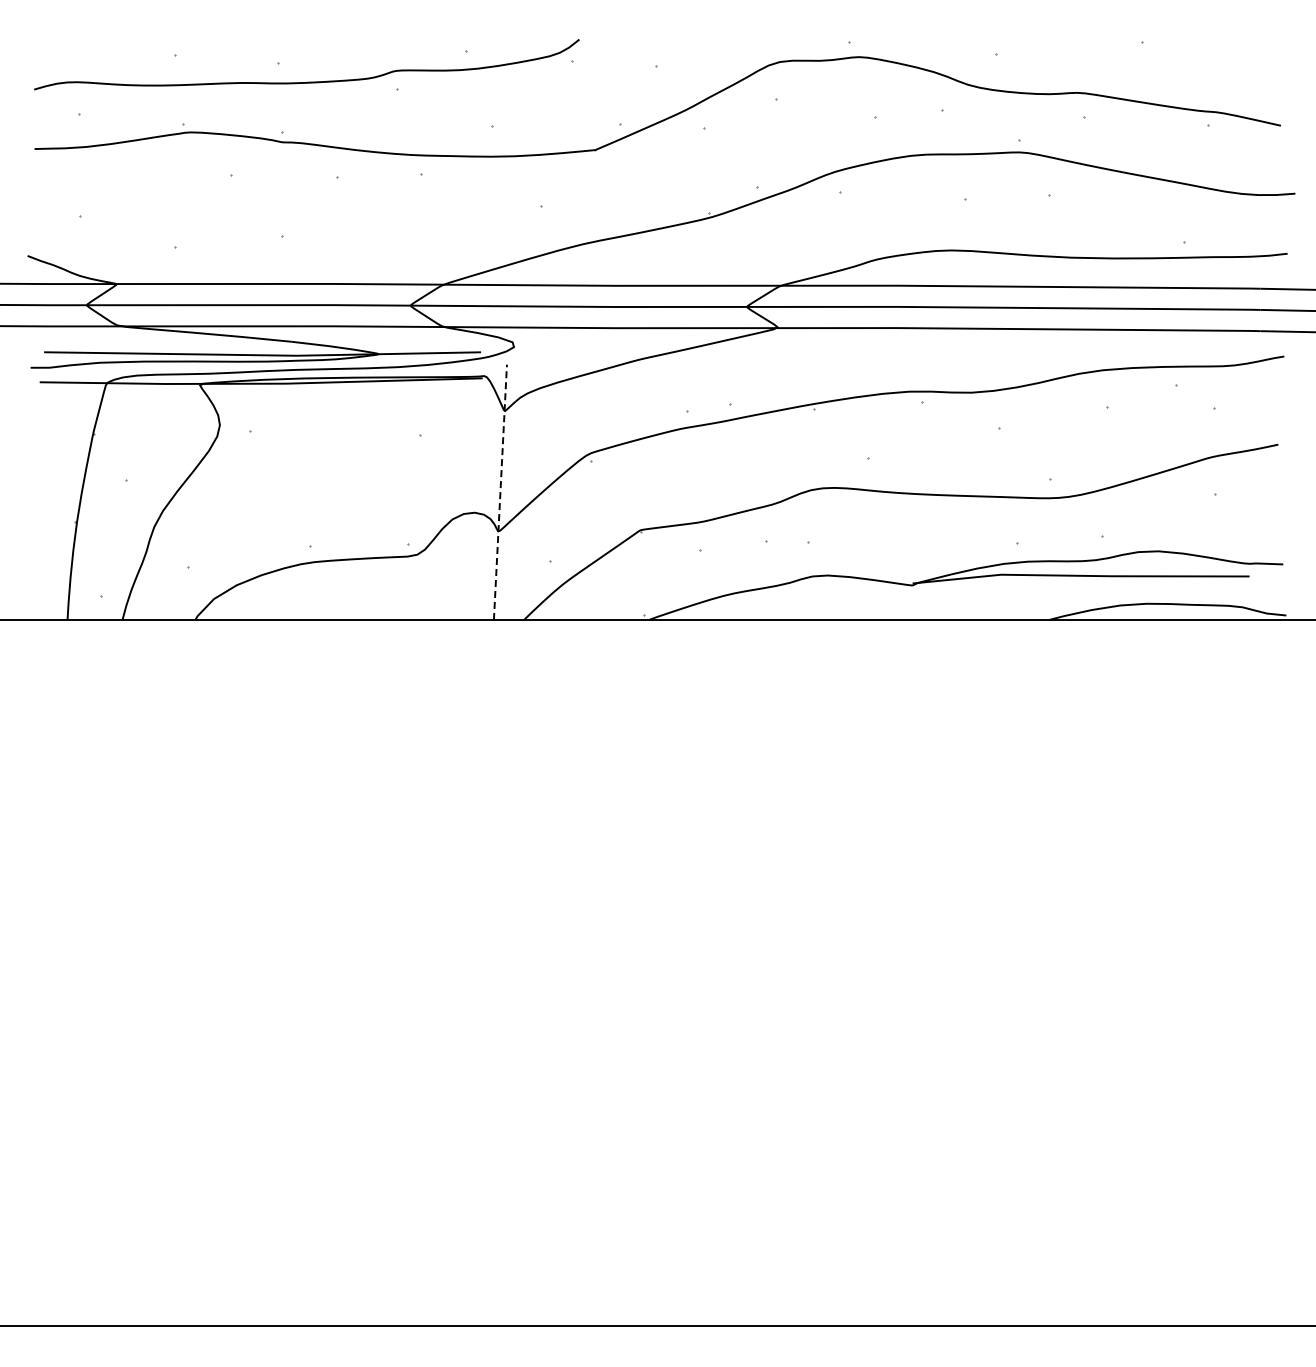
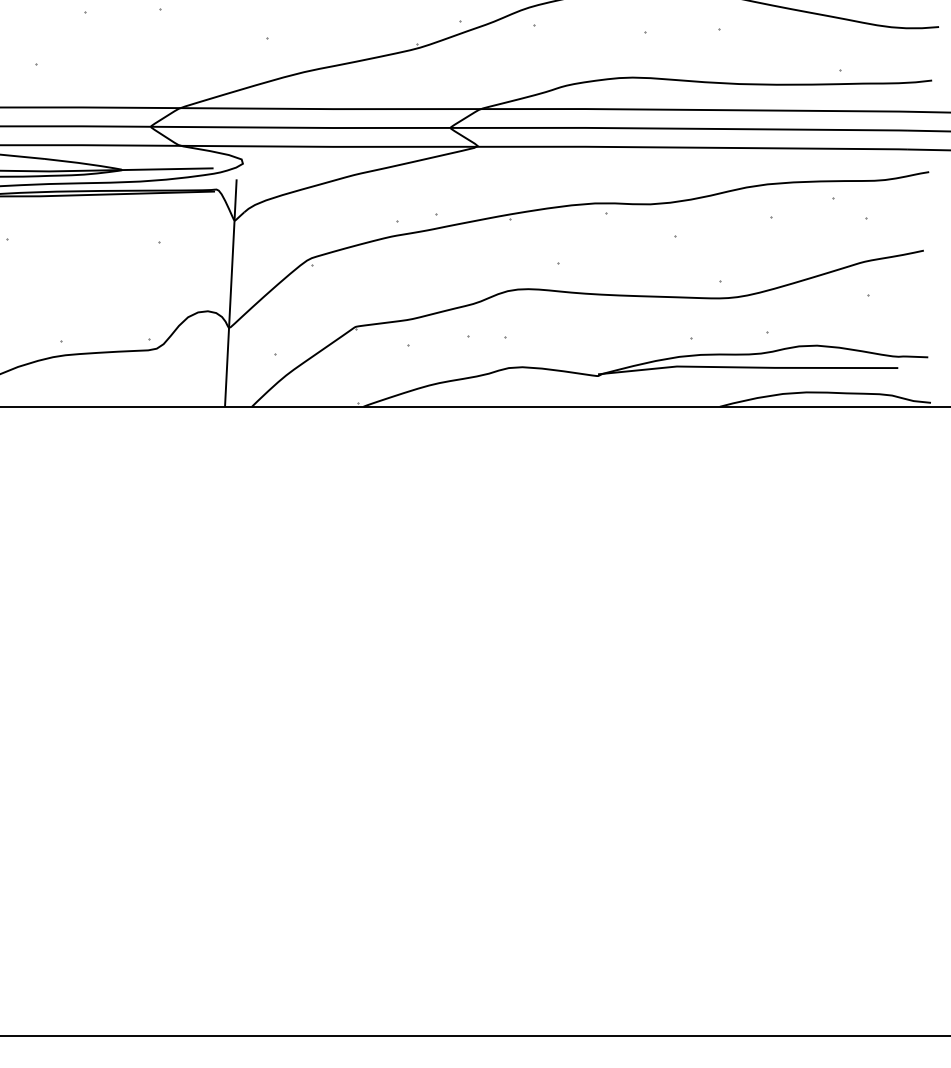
line: (500, 492) -> (230, 293), dashed -> solid

